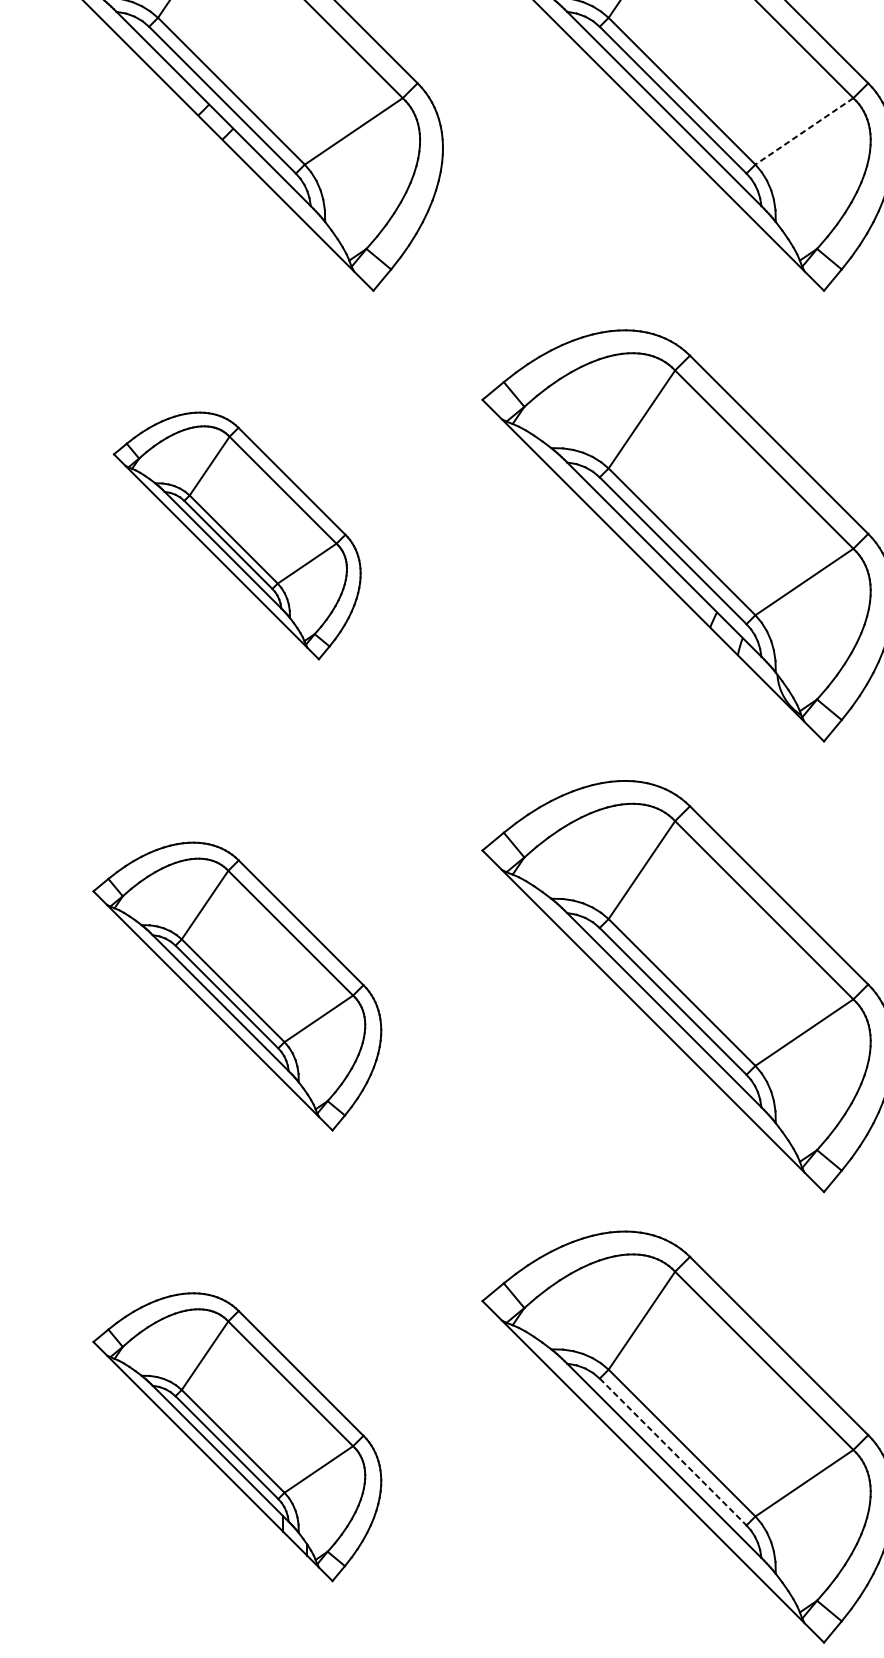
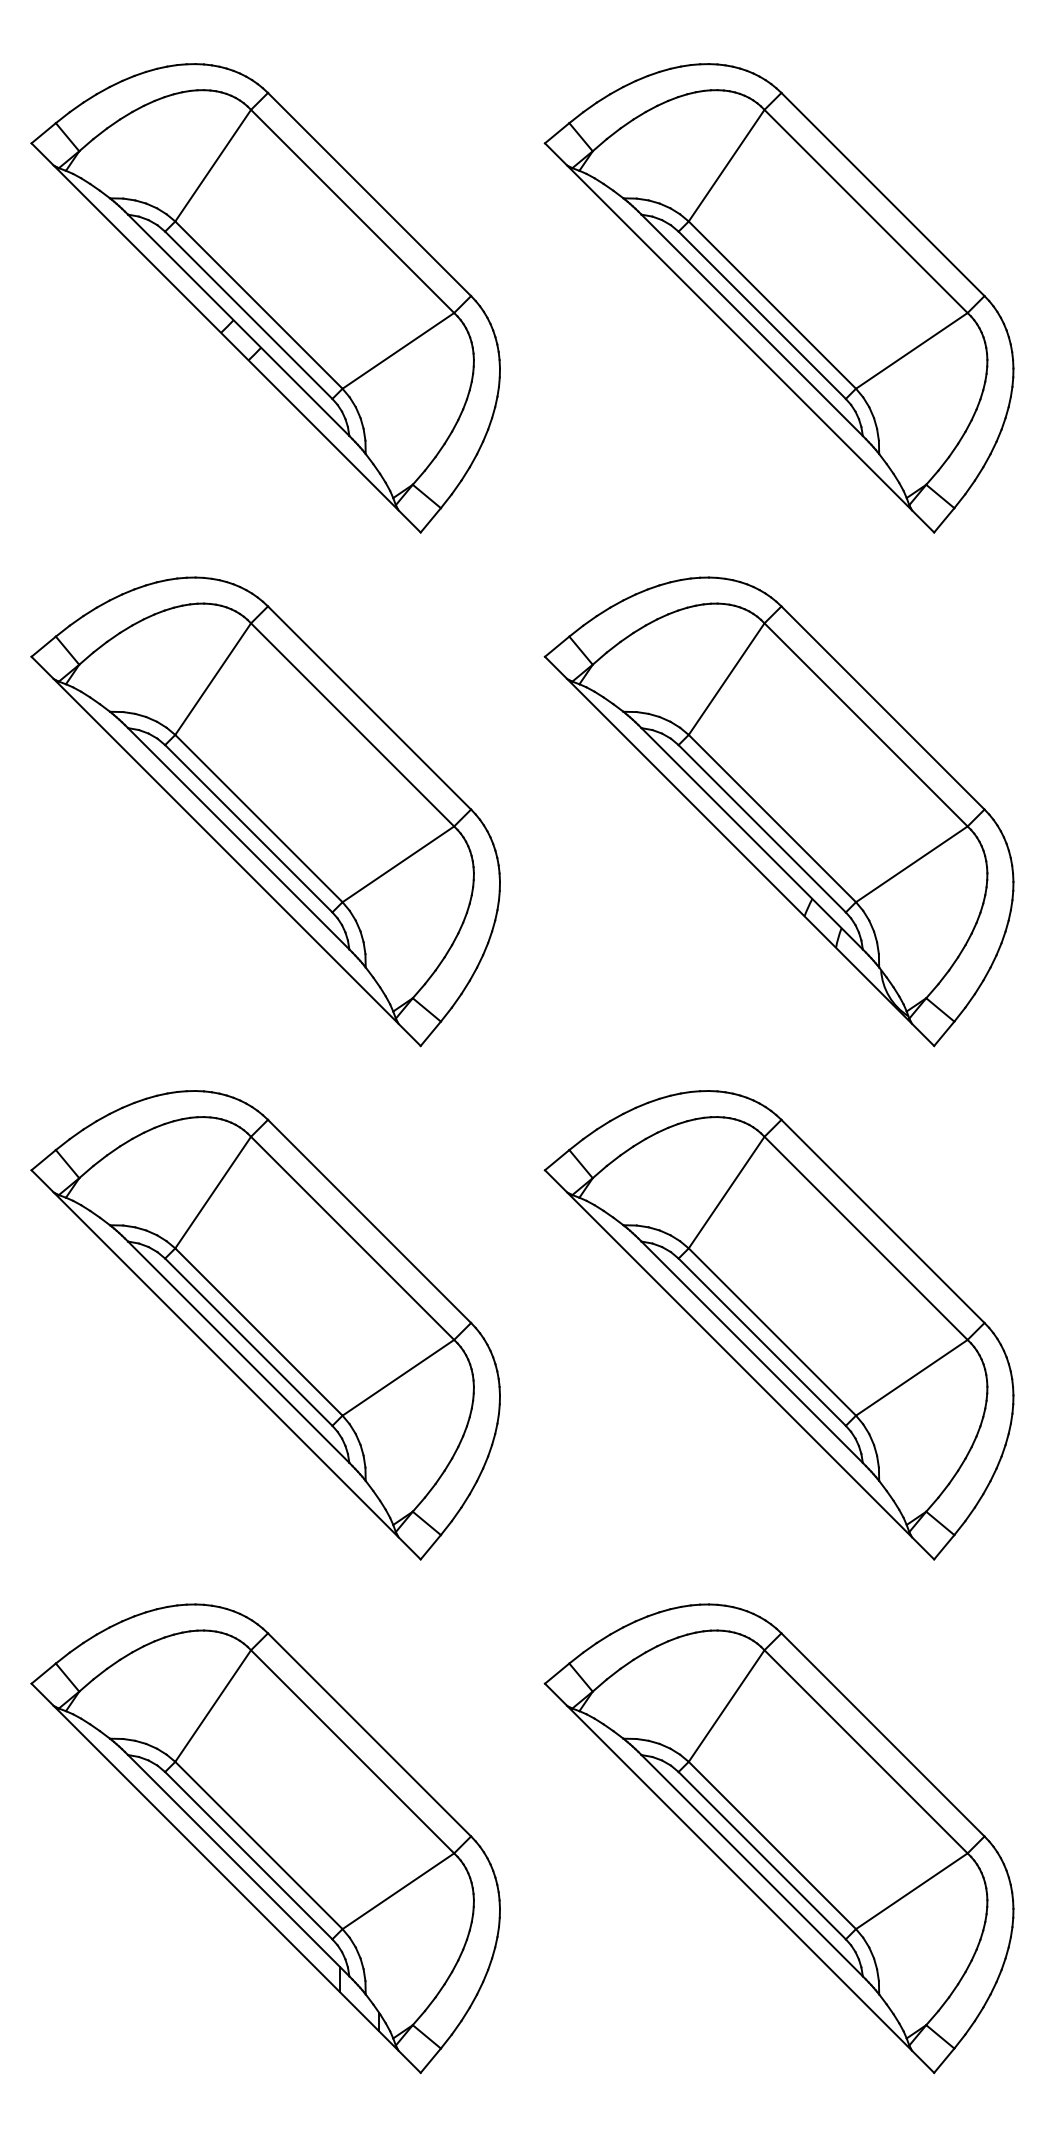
line: (804, 131) -> (911, 351), dashed -> solid
part: (237, 535) -> (265, 811), size x1.67
part: (237, 986) -> (265, 1325), size x1.43
part: (237, 1436) -> (265, 1838), size x1.43
line: (673, 1452) -> (762, 1856), dashed -> solid

